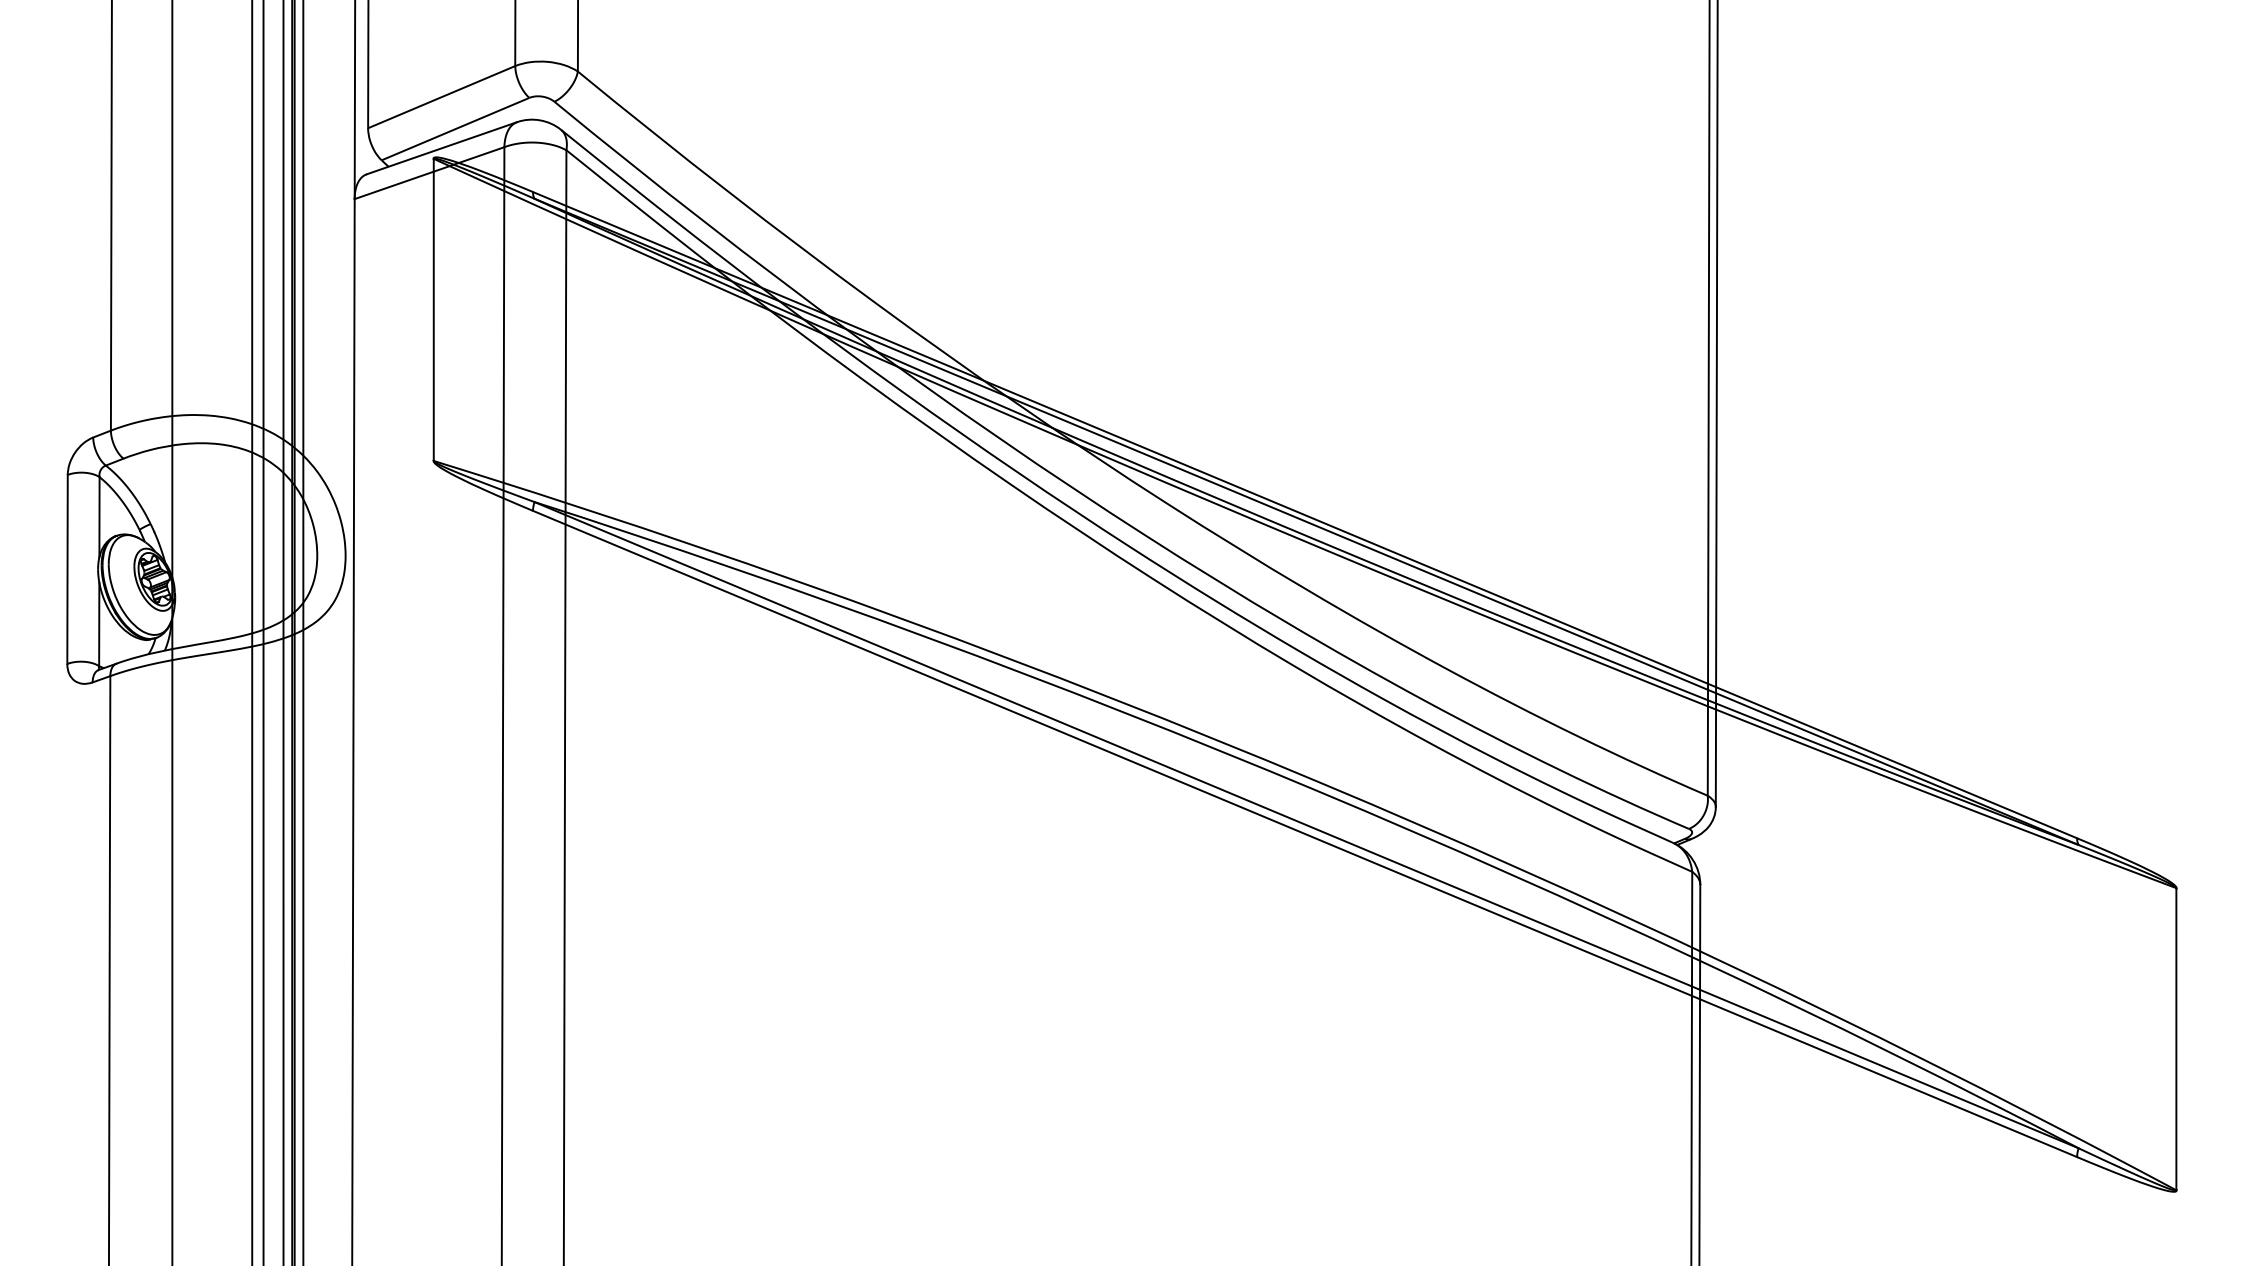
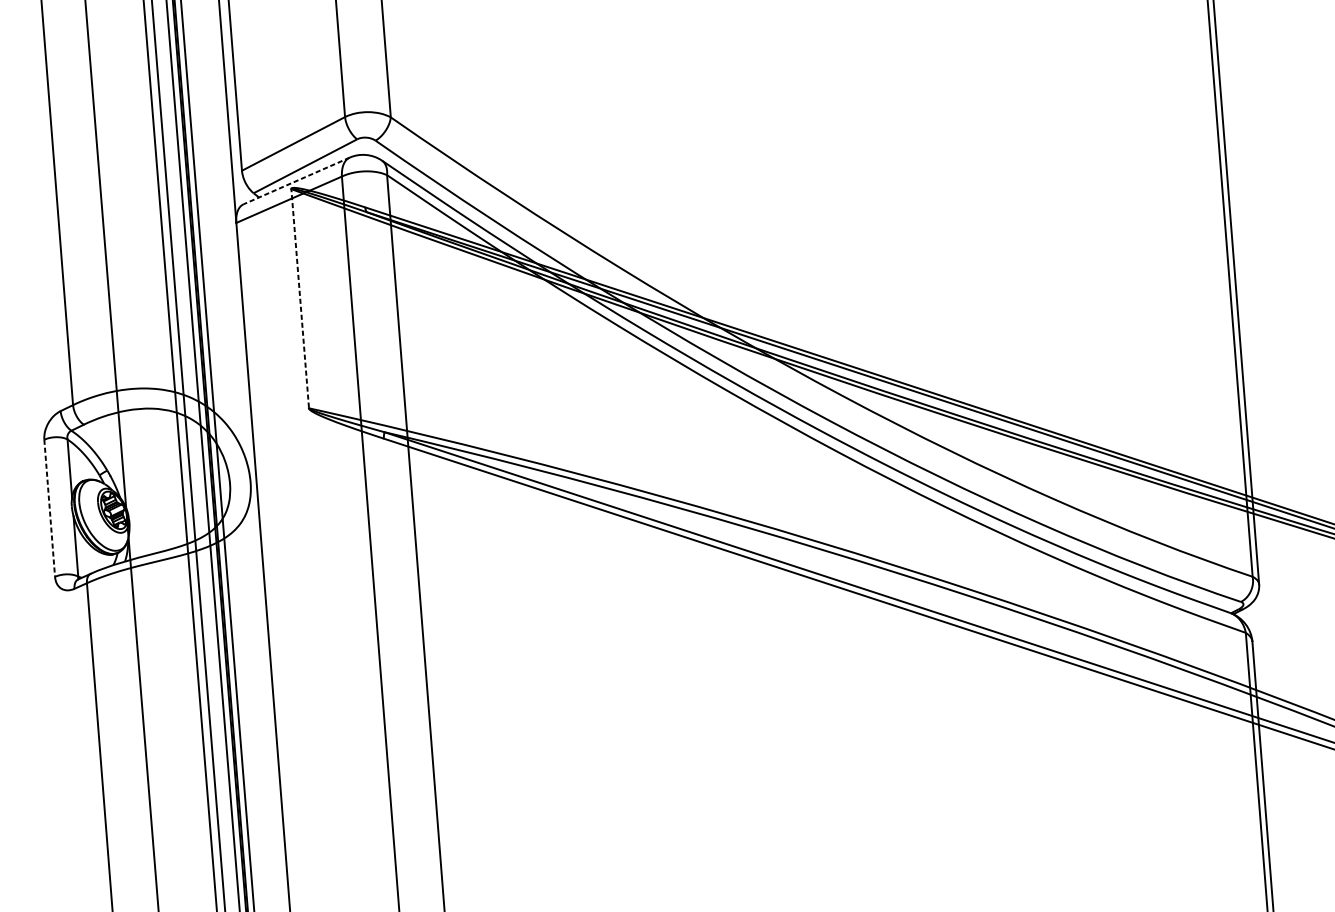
line: (441, 148) -> (296, 181), solid -> dashed
line: (433, 309) -> (299, 298), solid -> dashed
line: (67, 569) -> (49, 508), solid -> dashed

